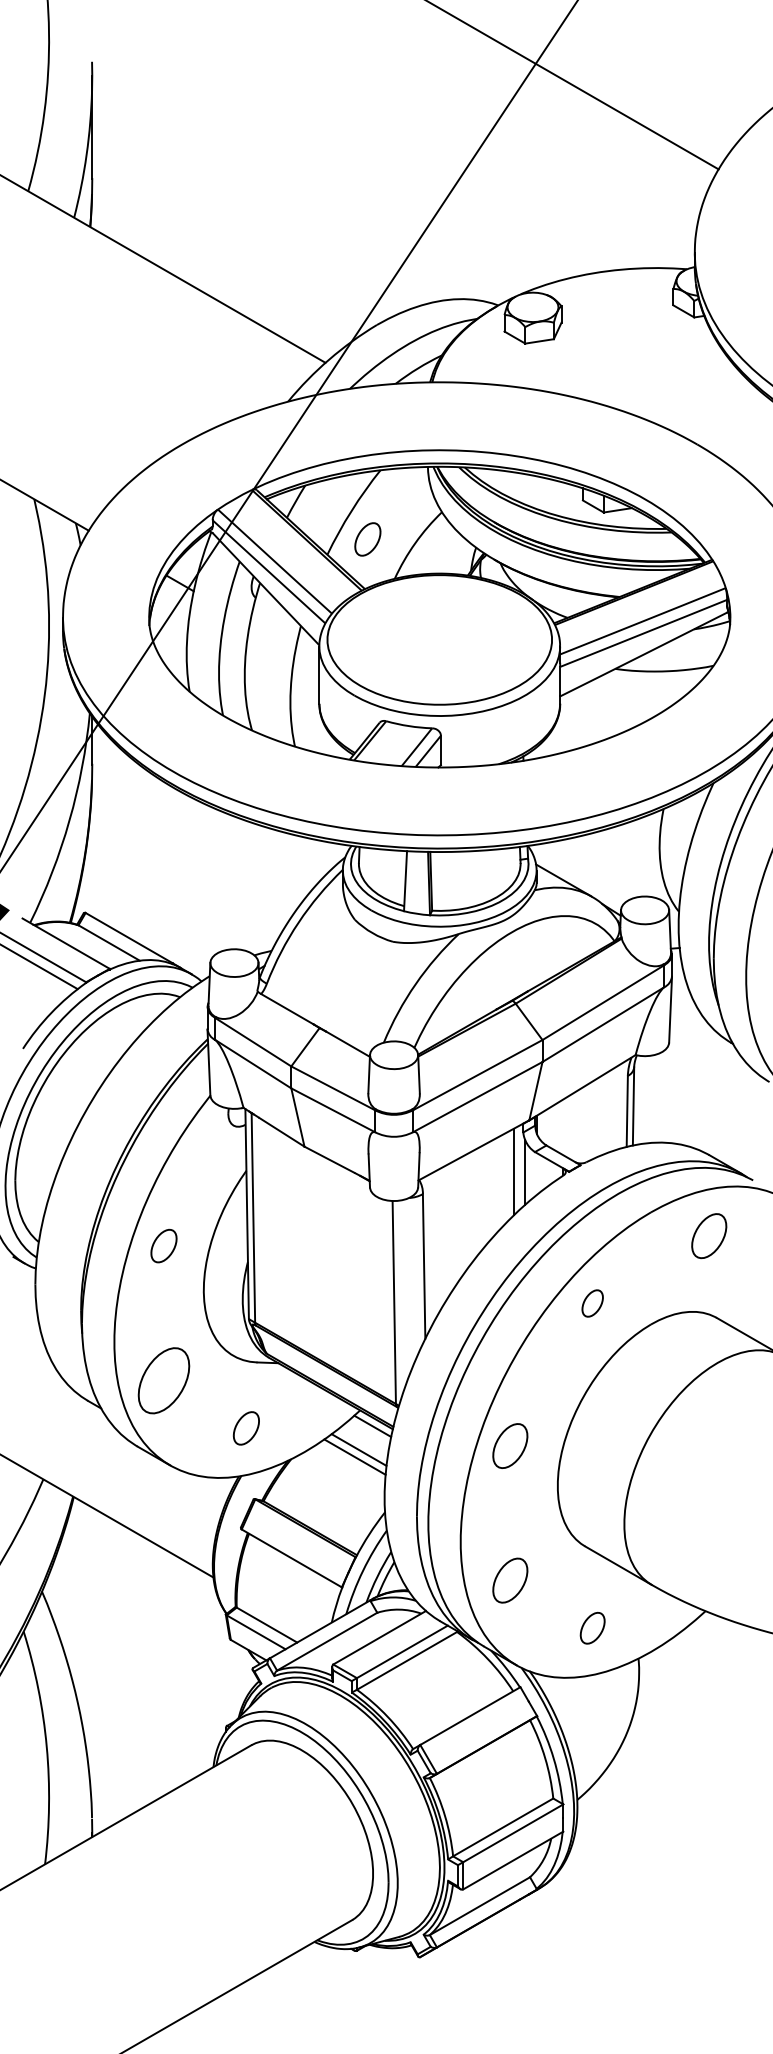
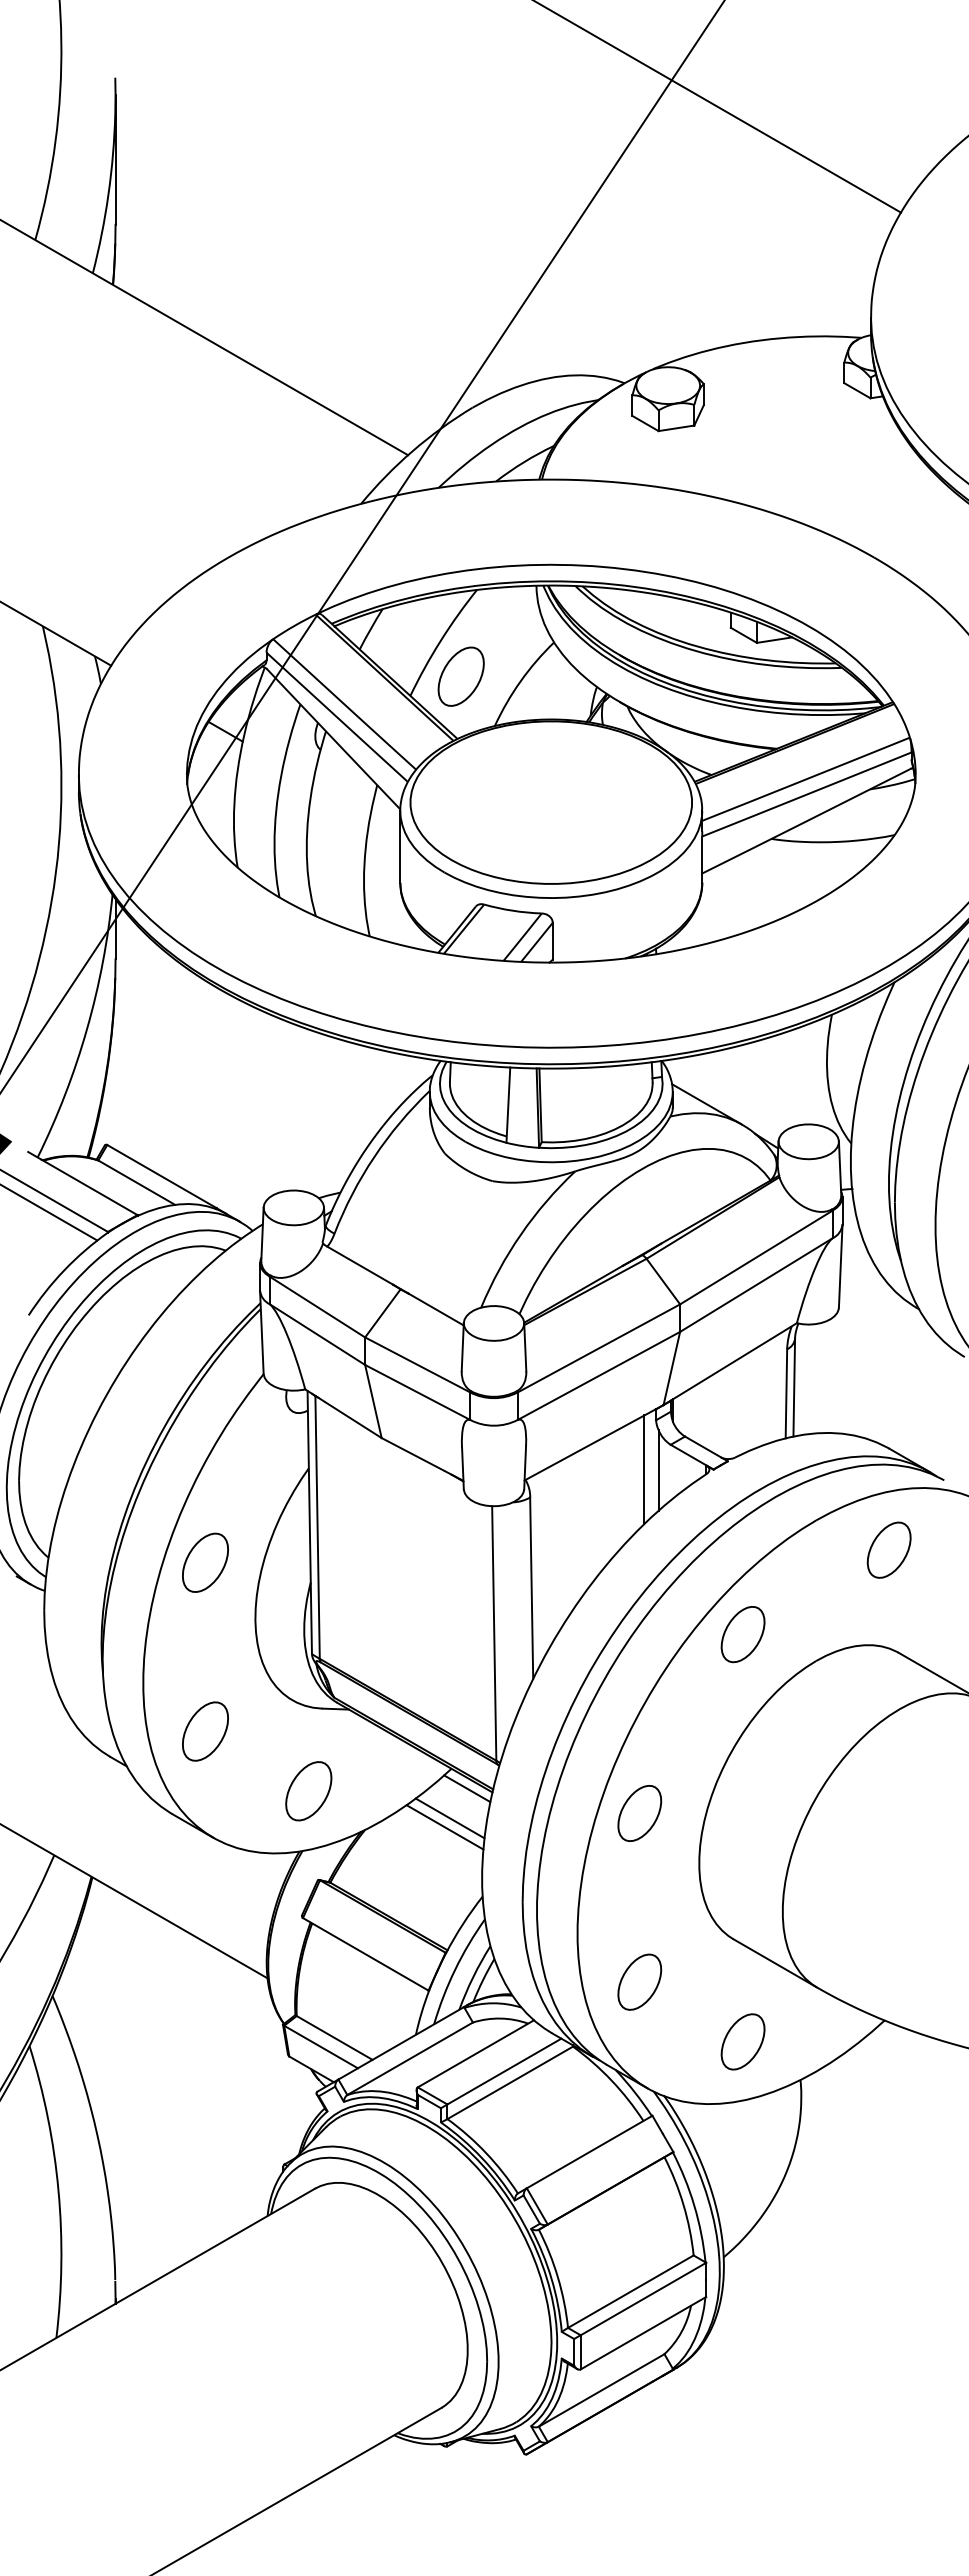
part: (367, 539) -> (460, 676), size x1.43
part: (163, 1245) -> (205, 1562), size x1.43
part: (592, 1303) -> (742, 1634), size x1.67
part: (163, 1380) -> (205, 1731), size x0.71
part: (246, 1428) -> (308, 1791), size x1.43
part: (592, 1627) -> (742, 2041), size x1.43

